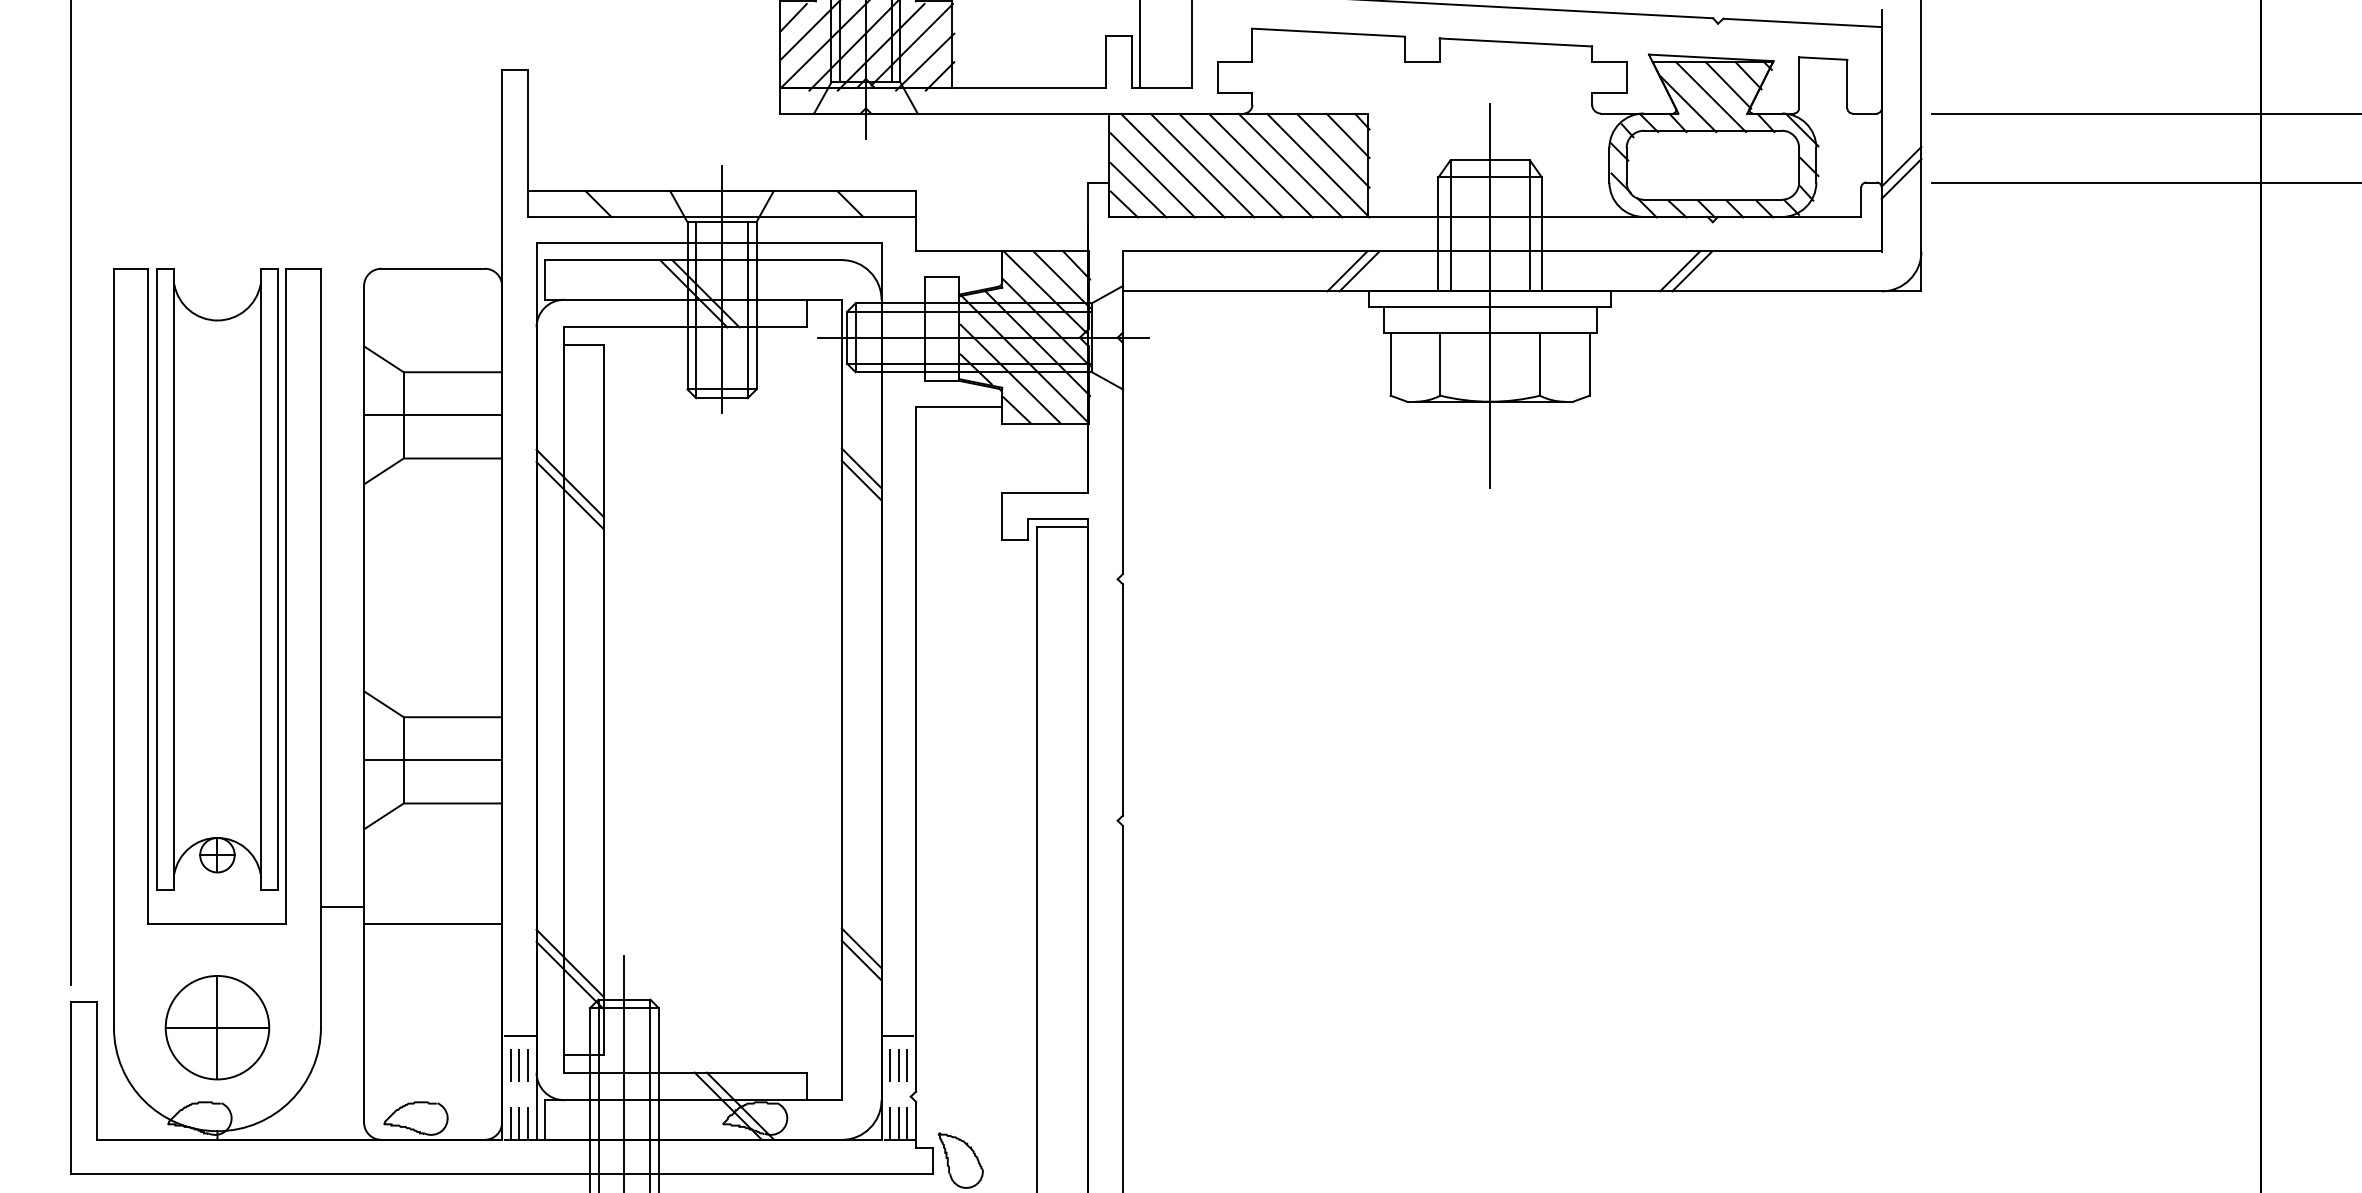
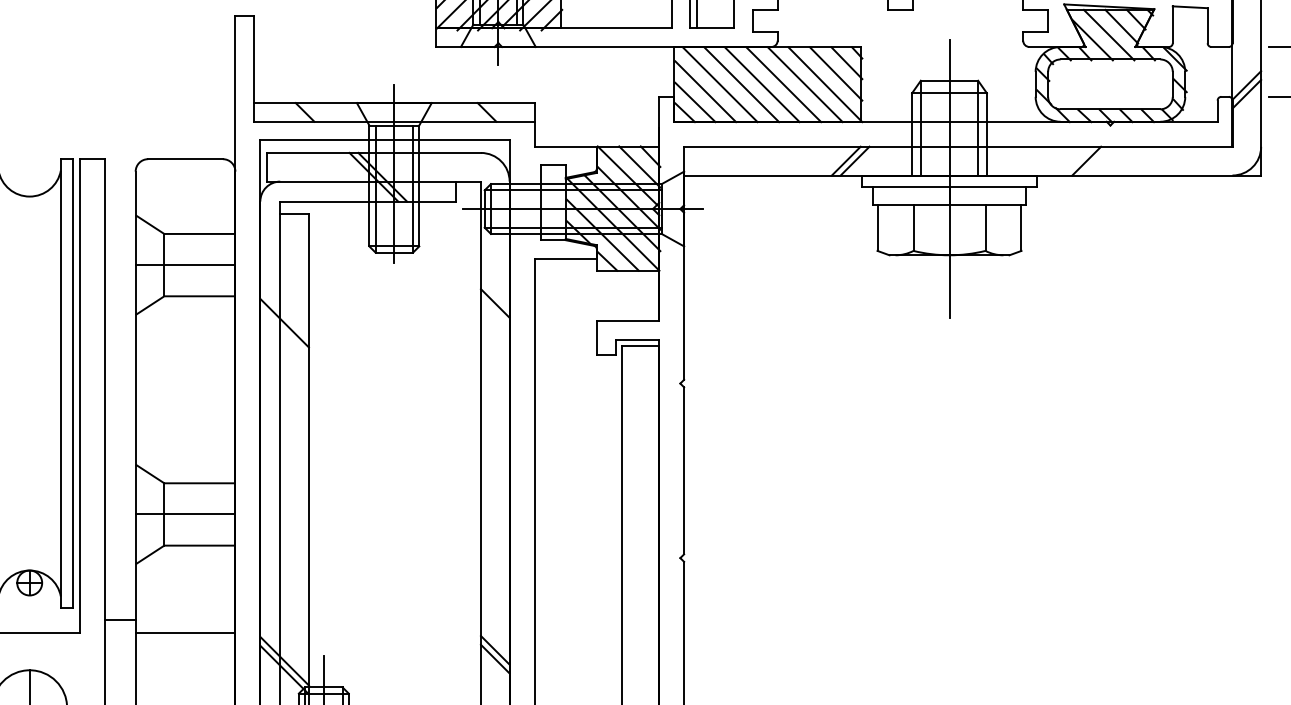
line: (1692, 271) -> (1095, 161), removed
line: (861, 480) -> (495, 312), removed
line: (569, 483) -> (284, 314), removed

